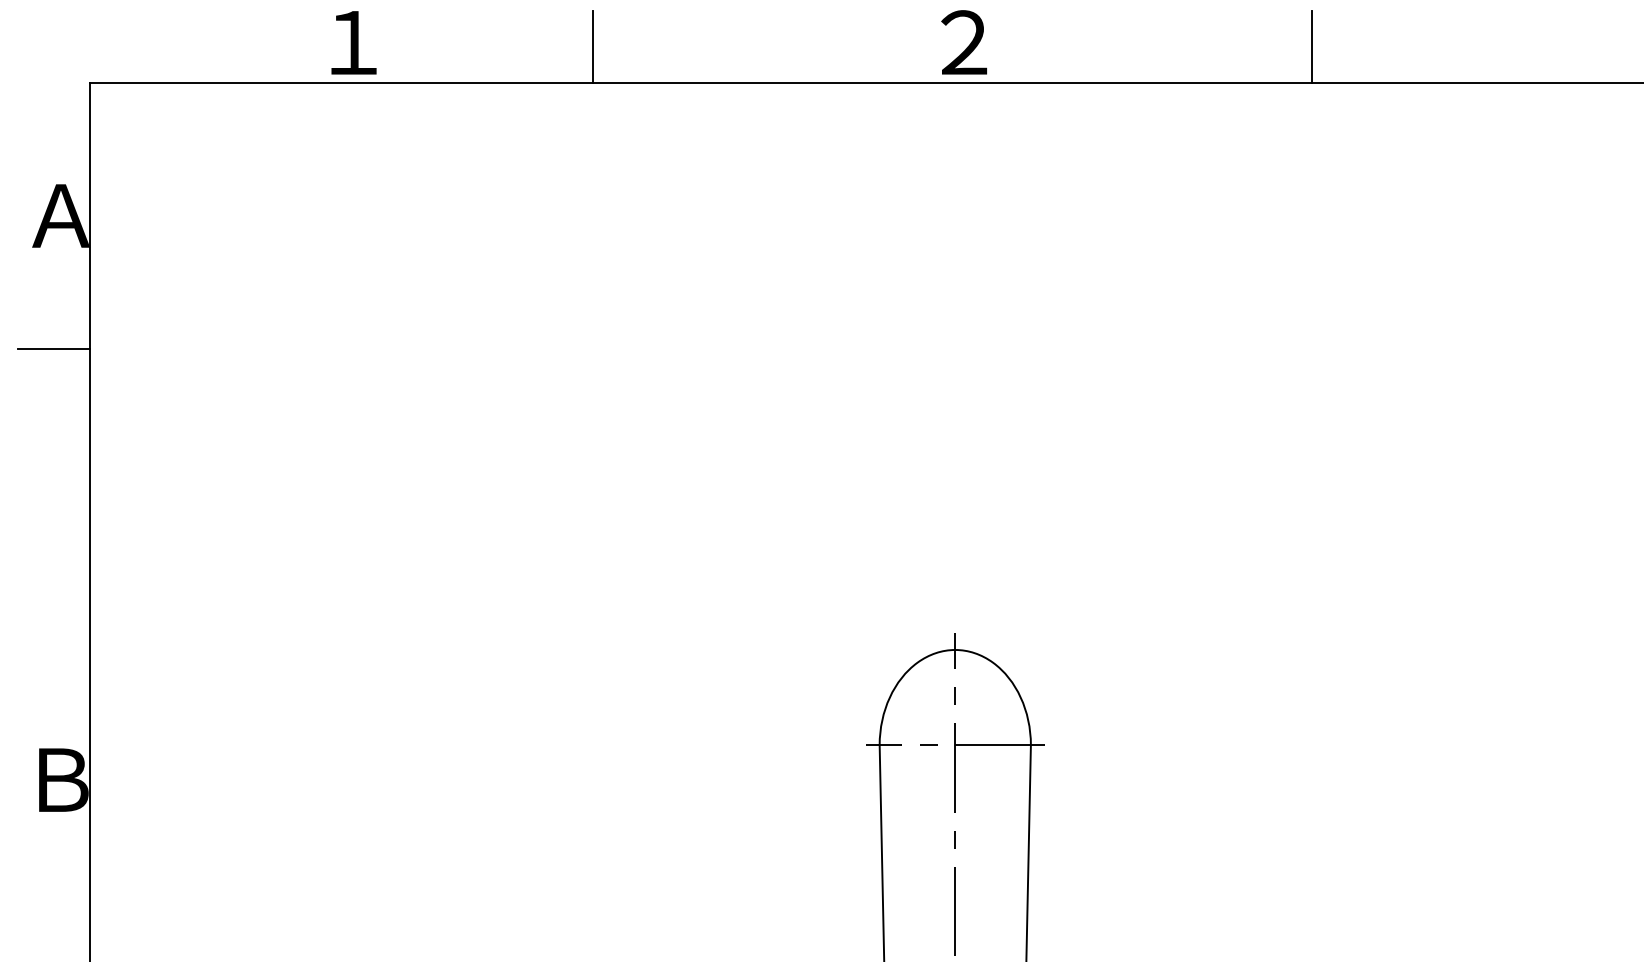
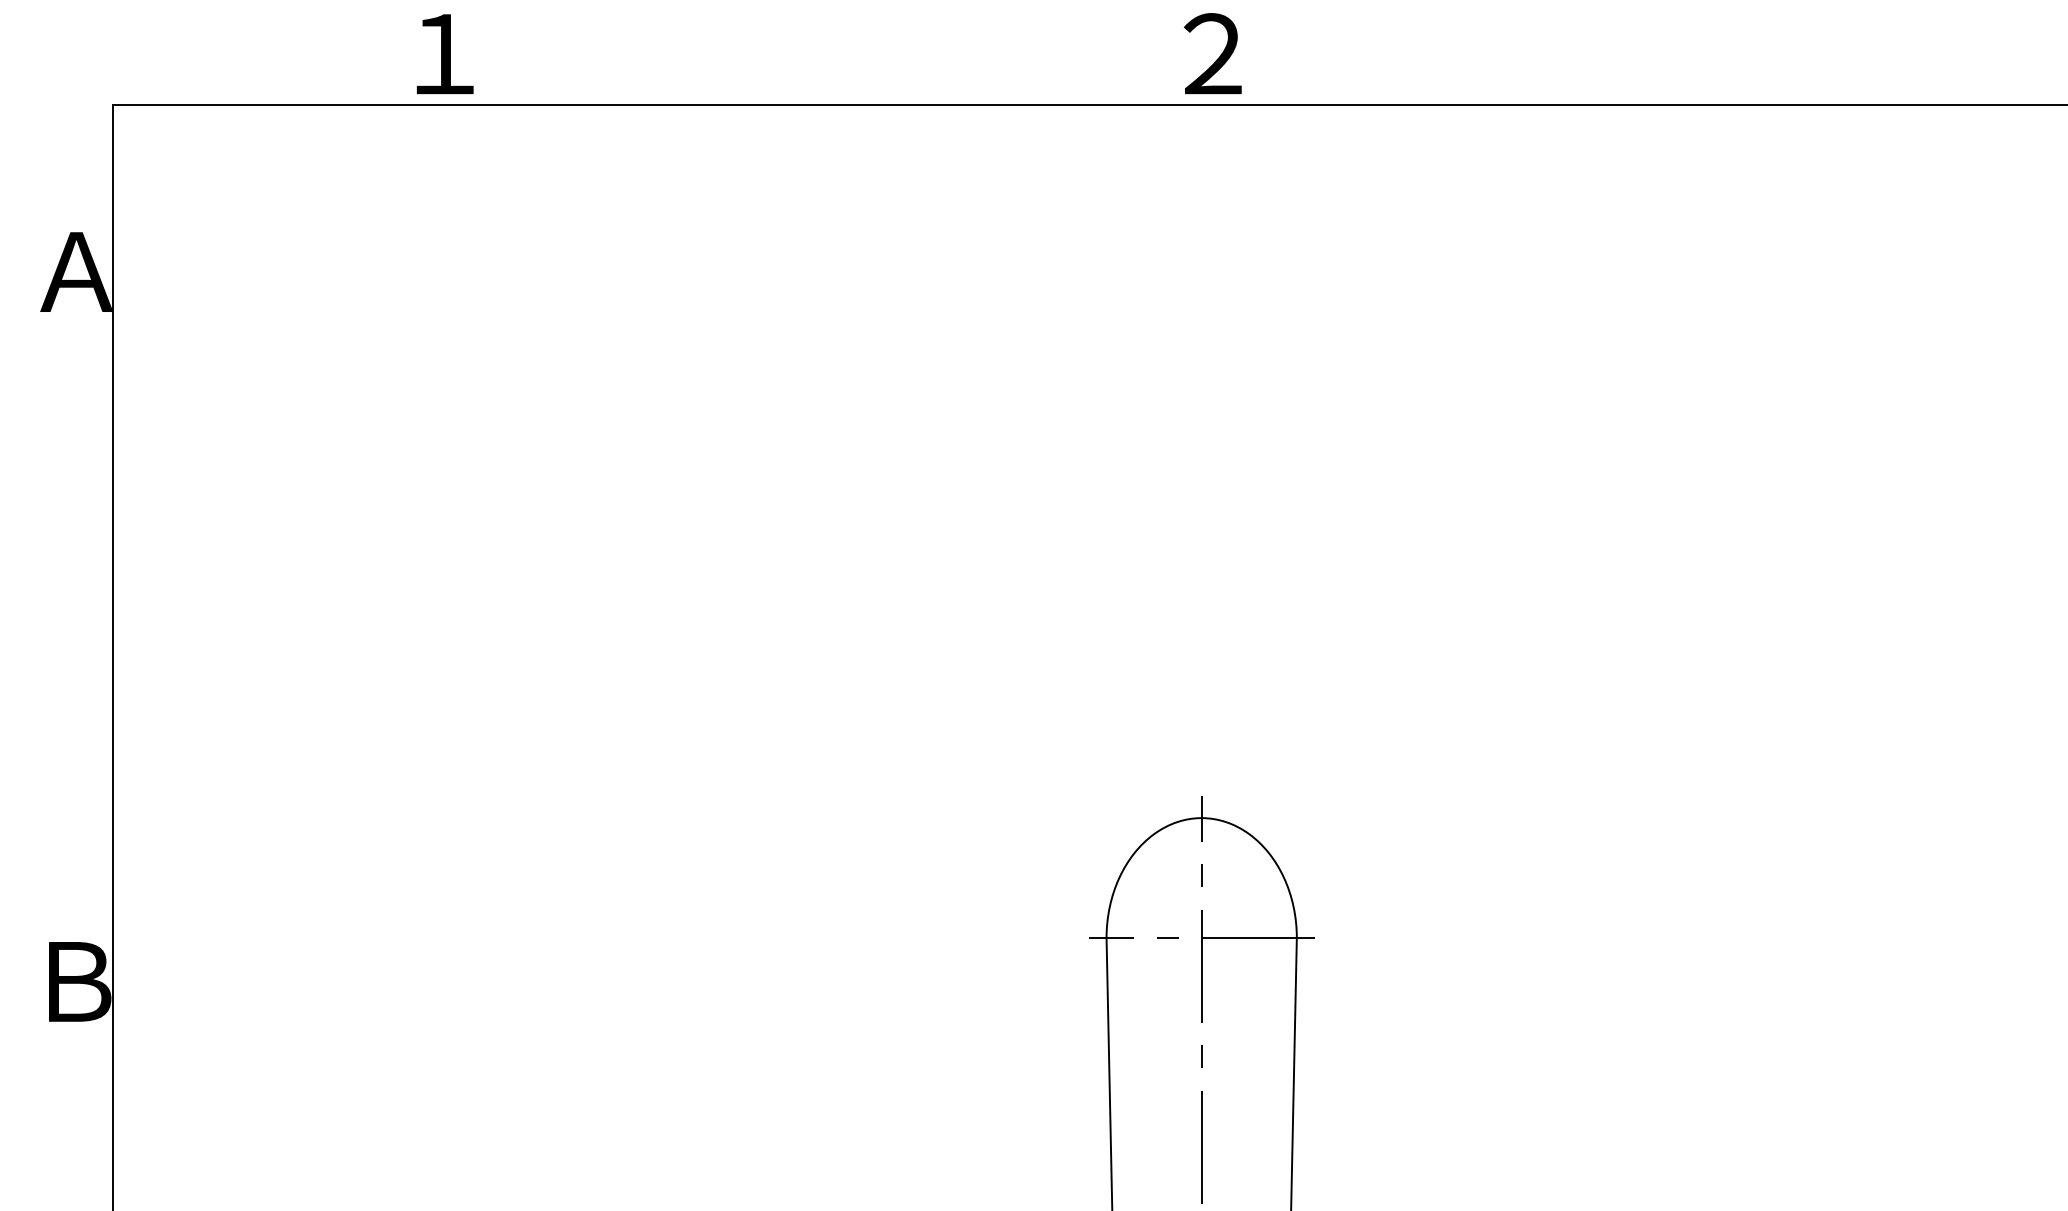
line: (593, 47) -> (746, 59), removed
line: (1311, 47) -> (1650, 59), removed
line: (53, 349) -> (67, 439), removed

